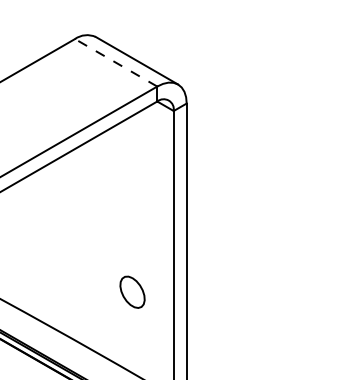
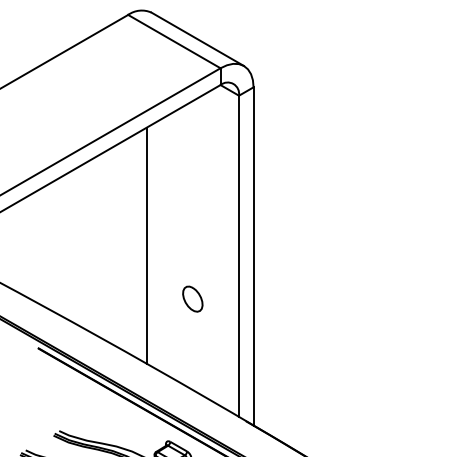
line: (115, 62) -> (173, 41), dashed -> solid
line: (91, 244) -> (146, 245), added
part: (132, 291) -> (192, 298), size x0.71

